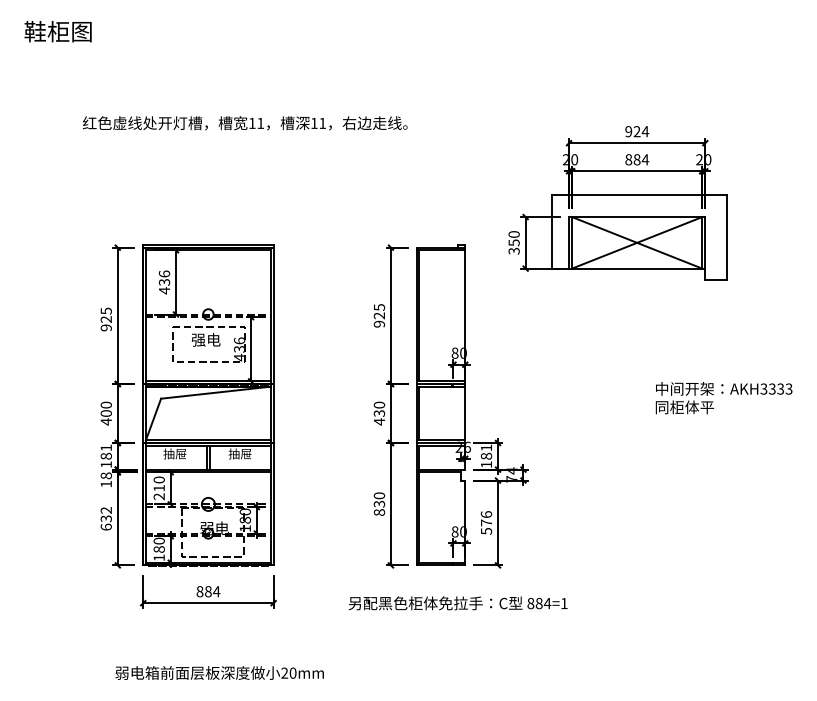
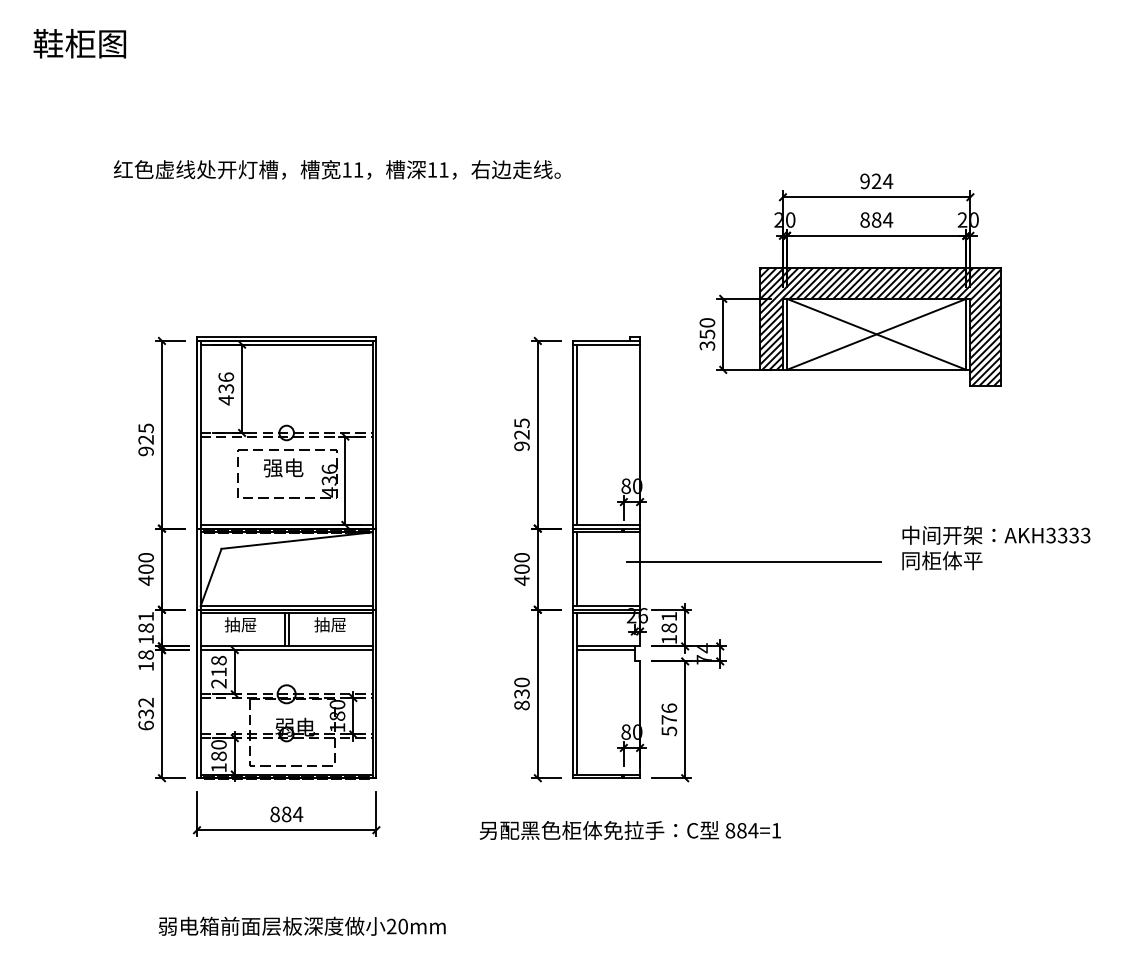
hatch: (639, 237) -> (879, 327), added
line: (547, 408) -> (753, 562), added
text: (379, 413) -> (522, 569), 430 -> 400
text: (159, 479) -> (219, 660), 210 -> 218

